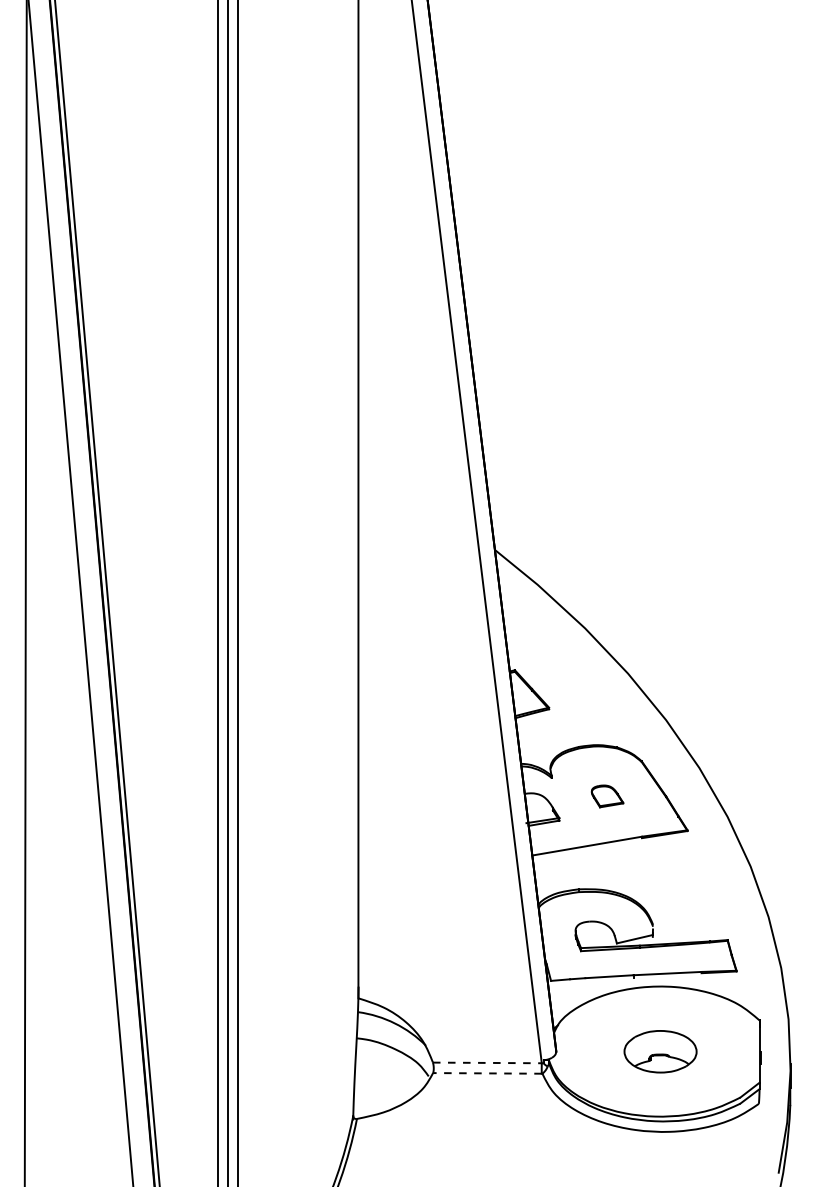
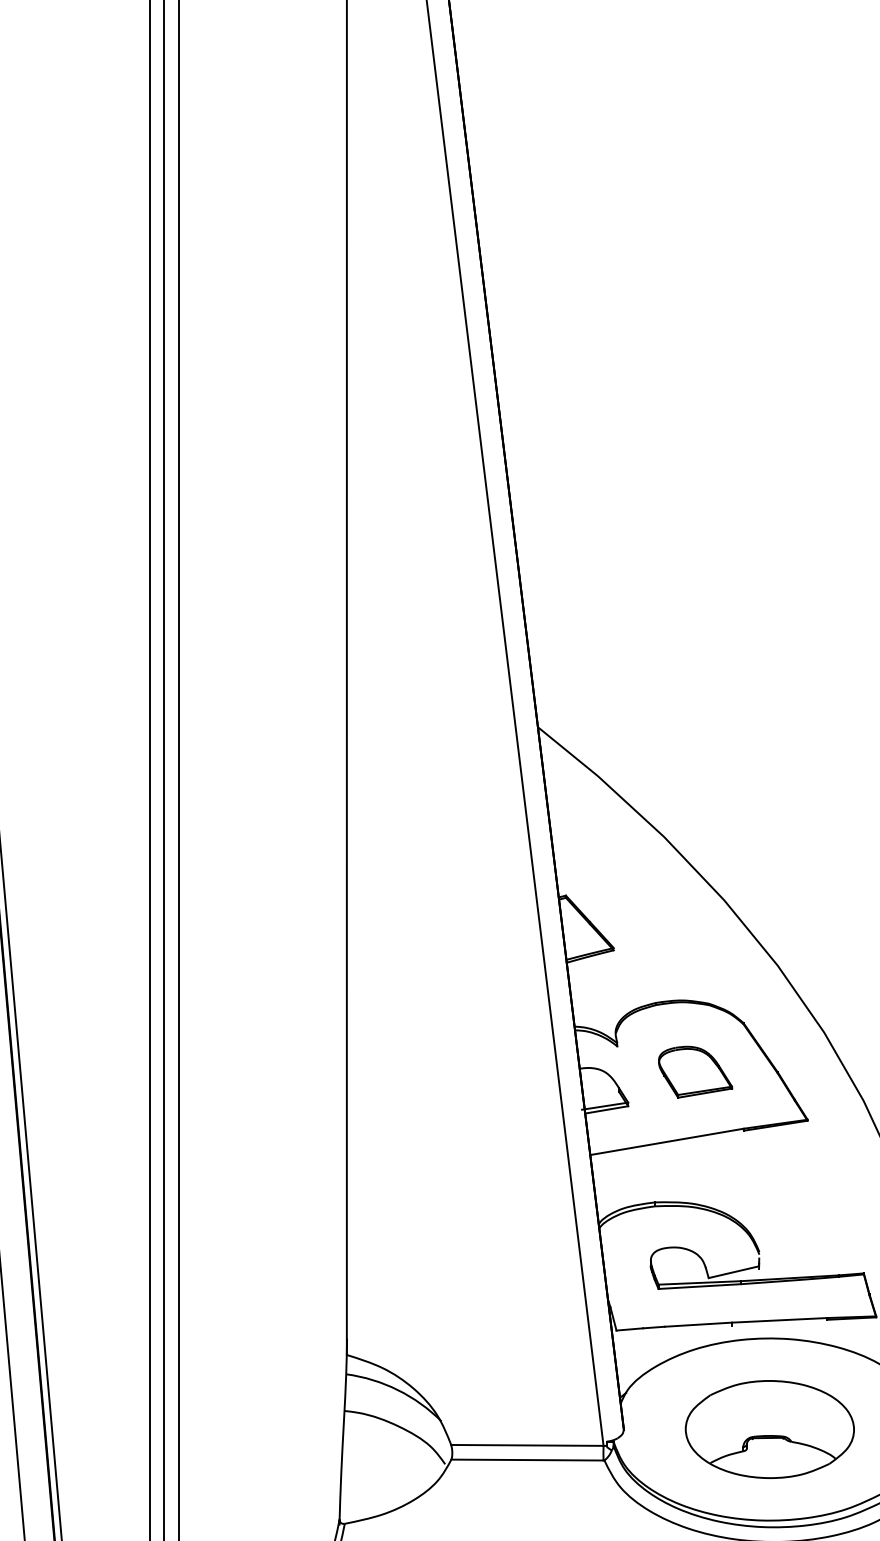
part: (607, 796) -> (695, 1072), size x1.67
part: (660, 1051) -> (769, 1429), size x1.67
line: (487, 1062) -> (527, 1444), dashed -> solid
line: (486, 1073) -> (526, 1460), dashed -> solid

